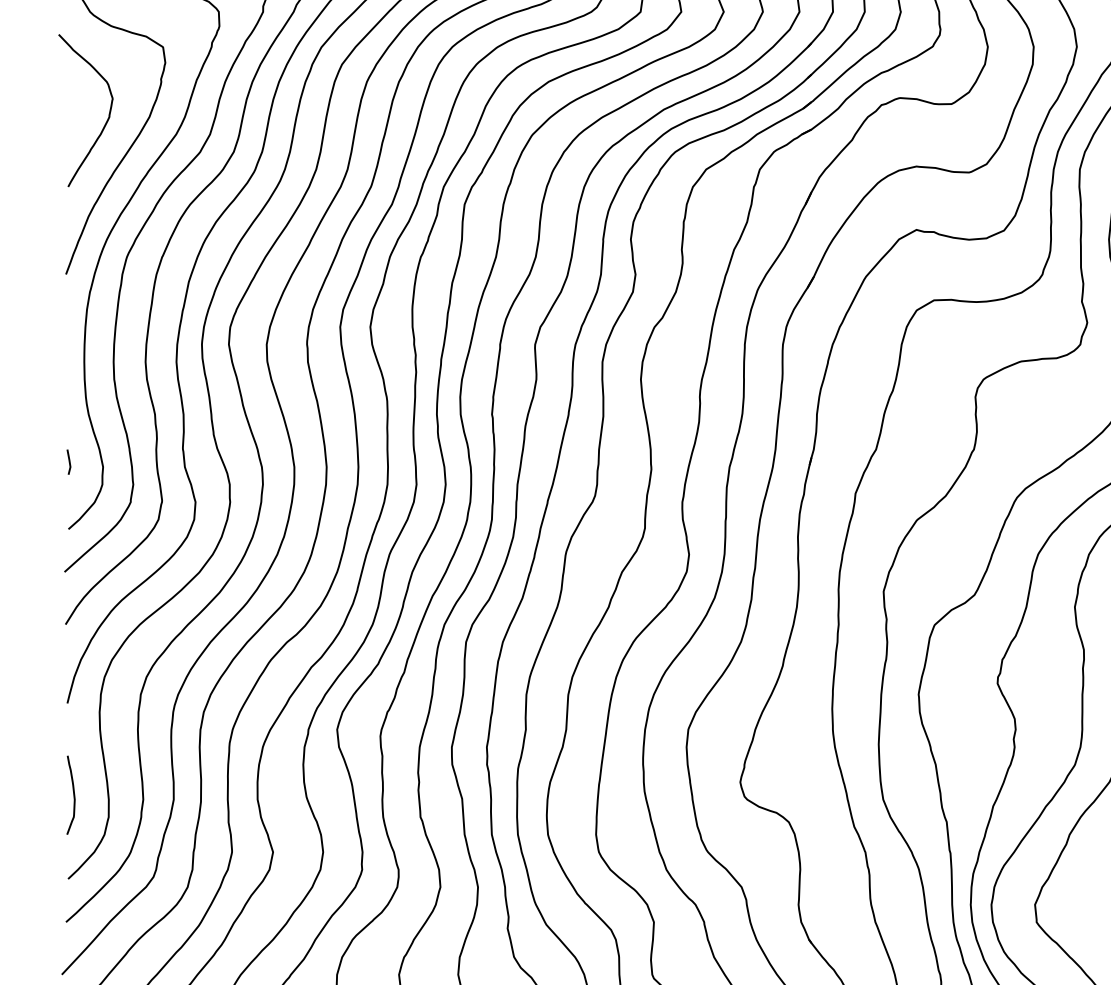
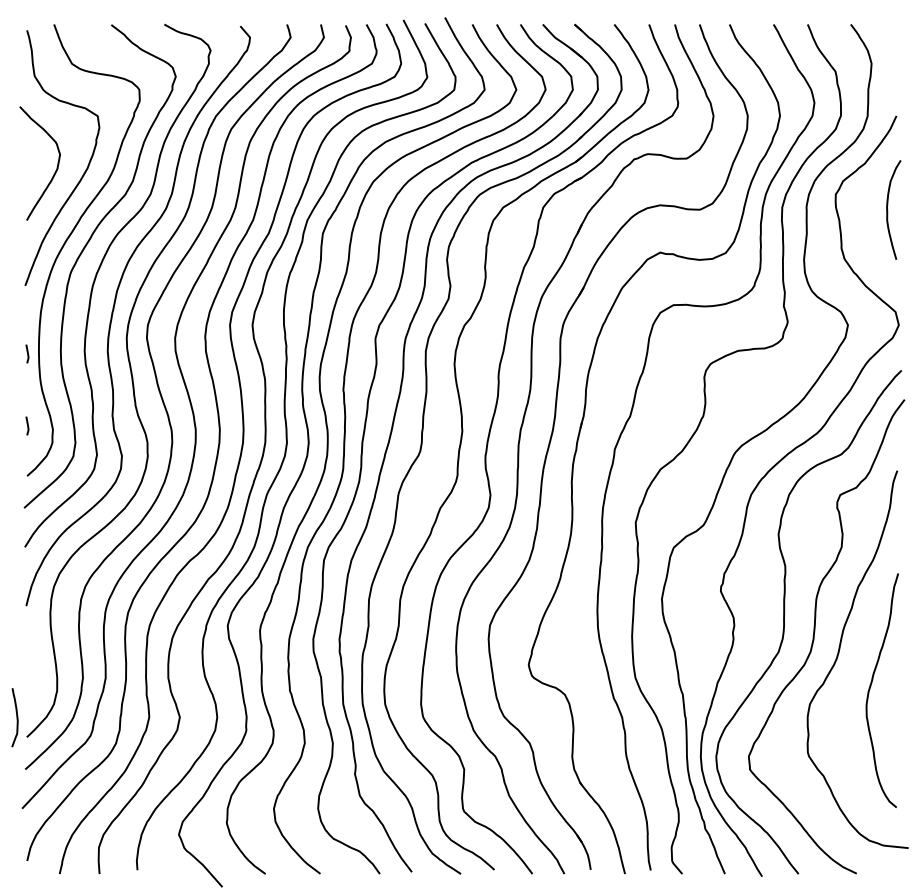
line: (69, 365) -> (27, 353), added
curve: (73, 794) -> (16, 717), moved

